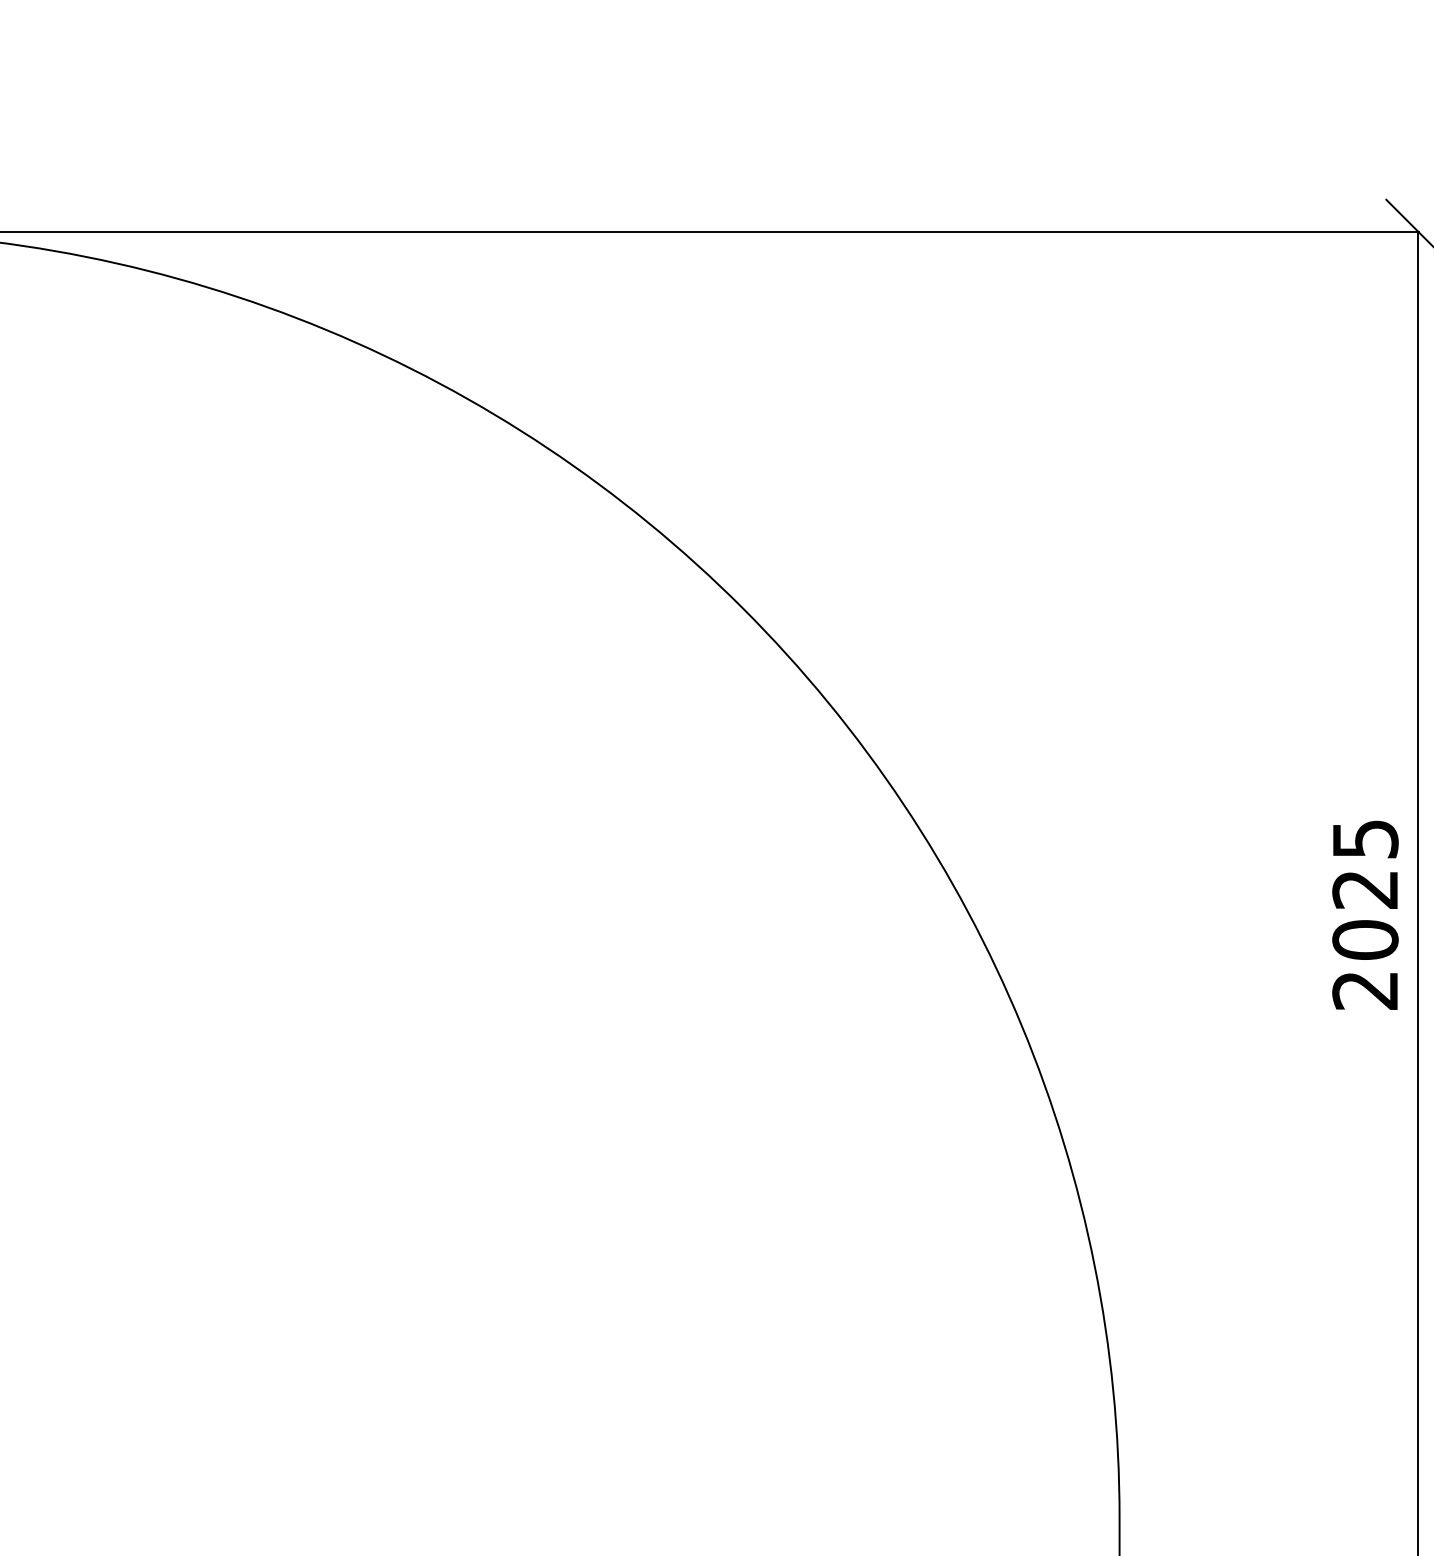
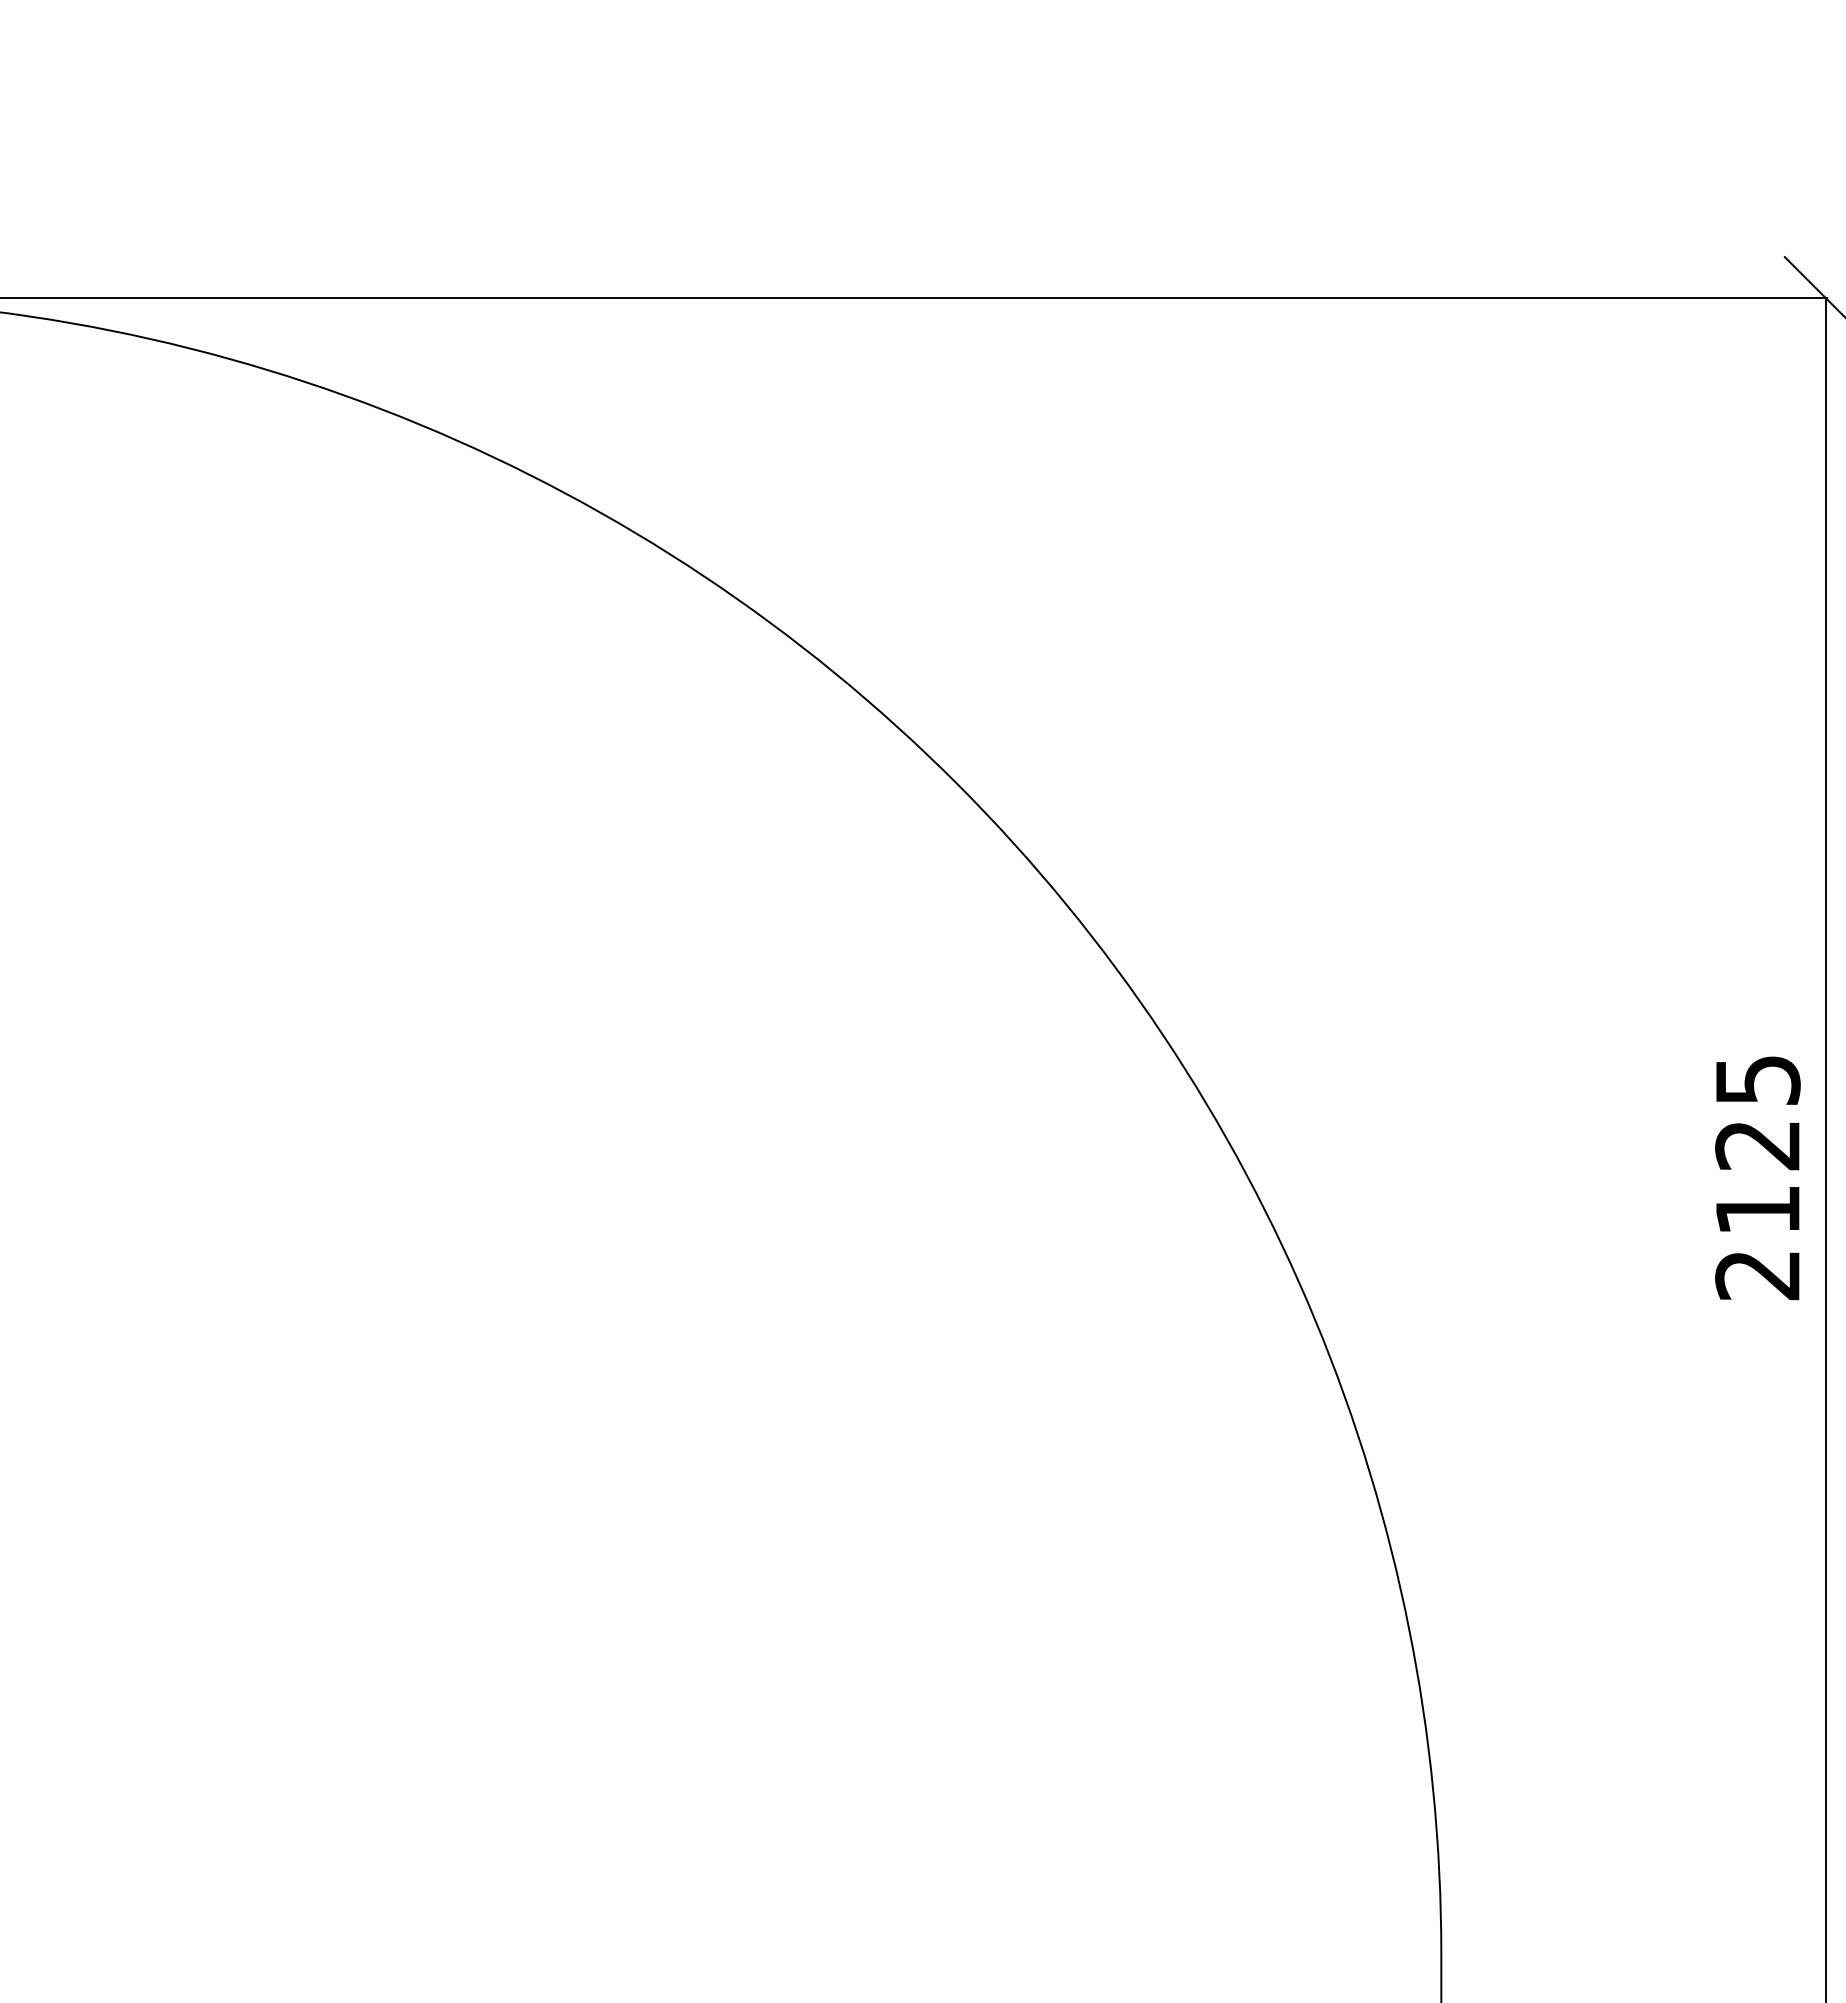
text: (1365, 939) -> (1757, 1209), 2025 -> 2125

